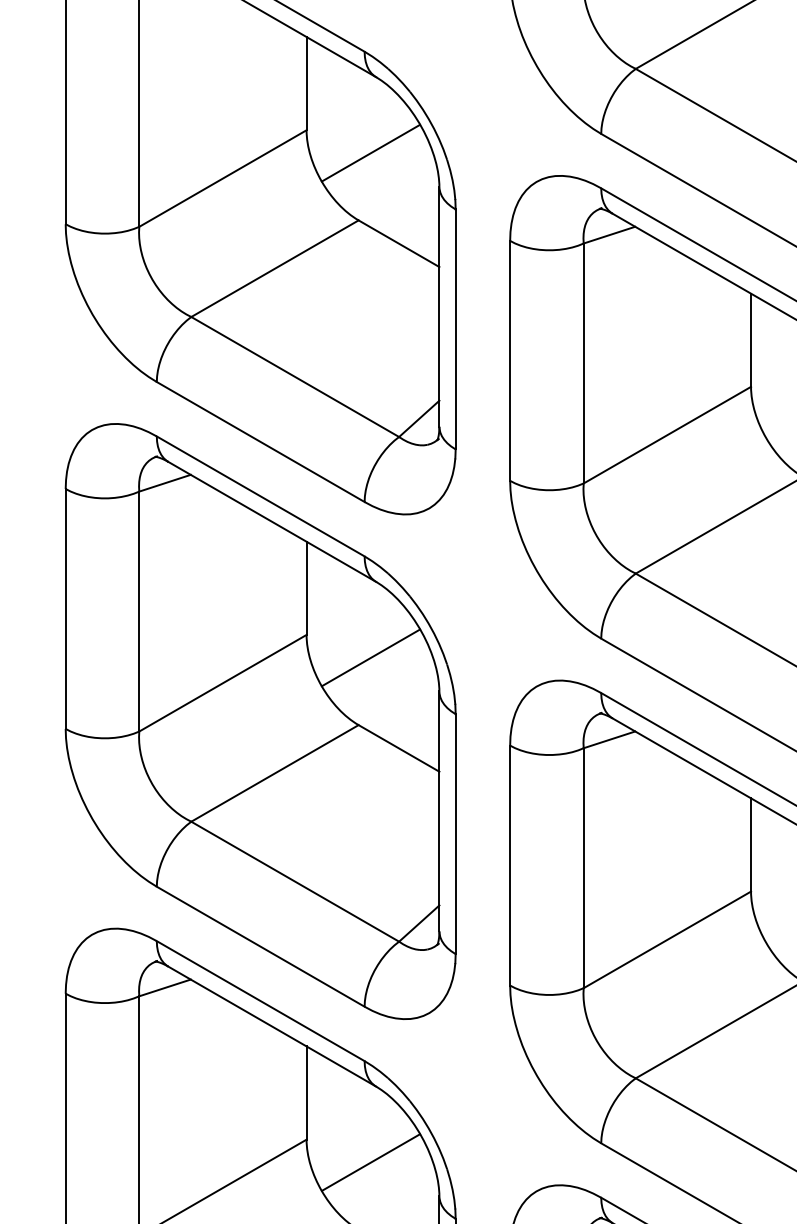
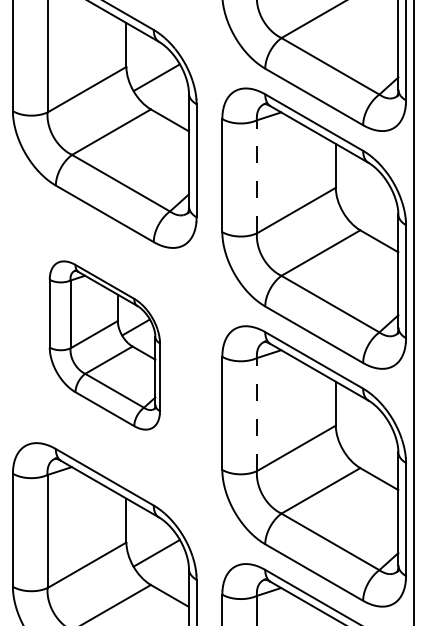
line: (582, 362) -> (256, 176), solid -> dashed
part: (260, 721) -> (104, 345), size x0.6
line: (582, 867) -> (256, 414), solid -> dashed

